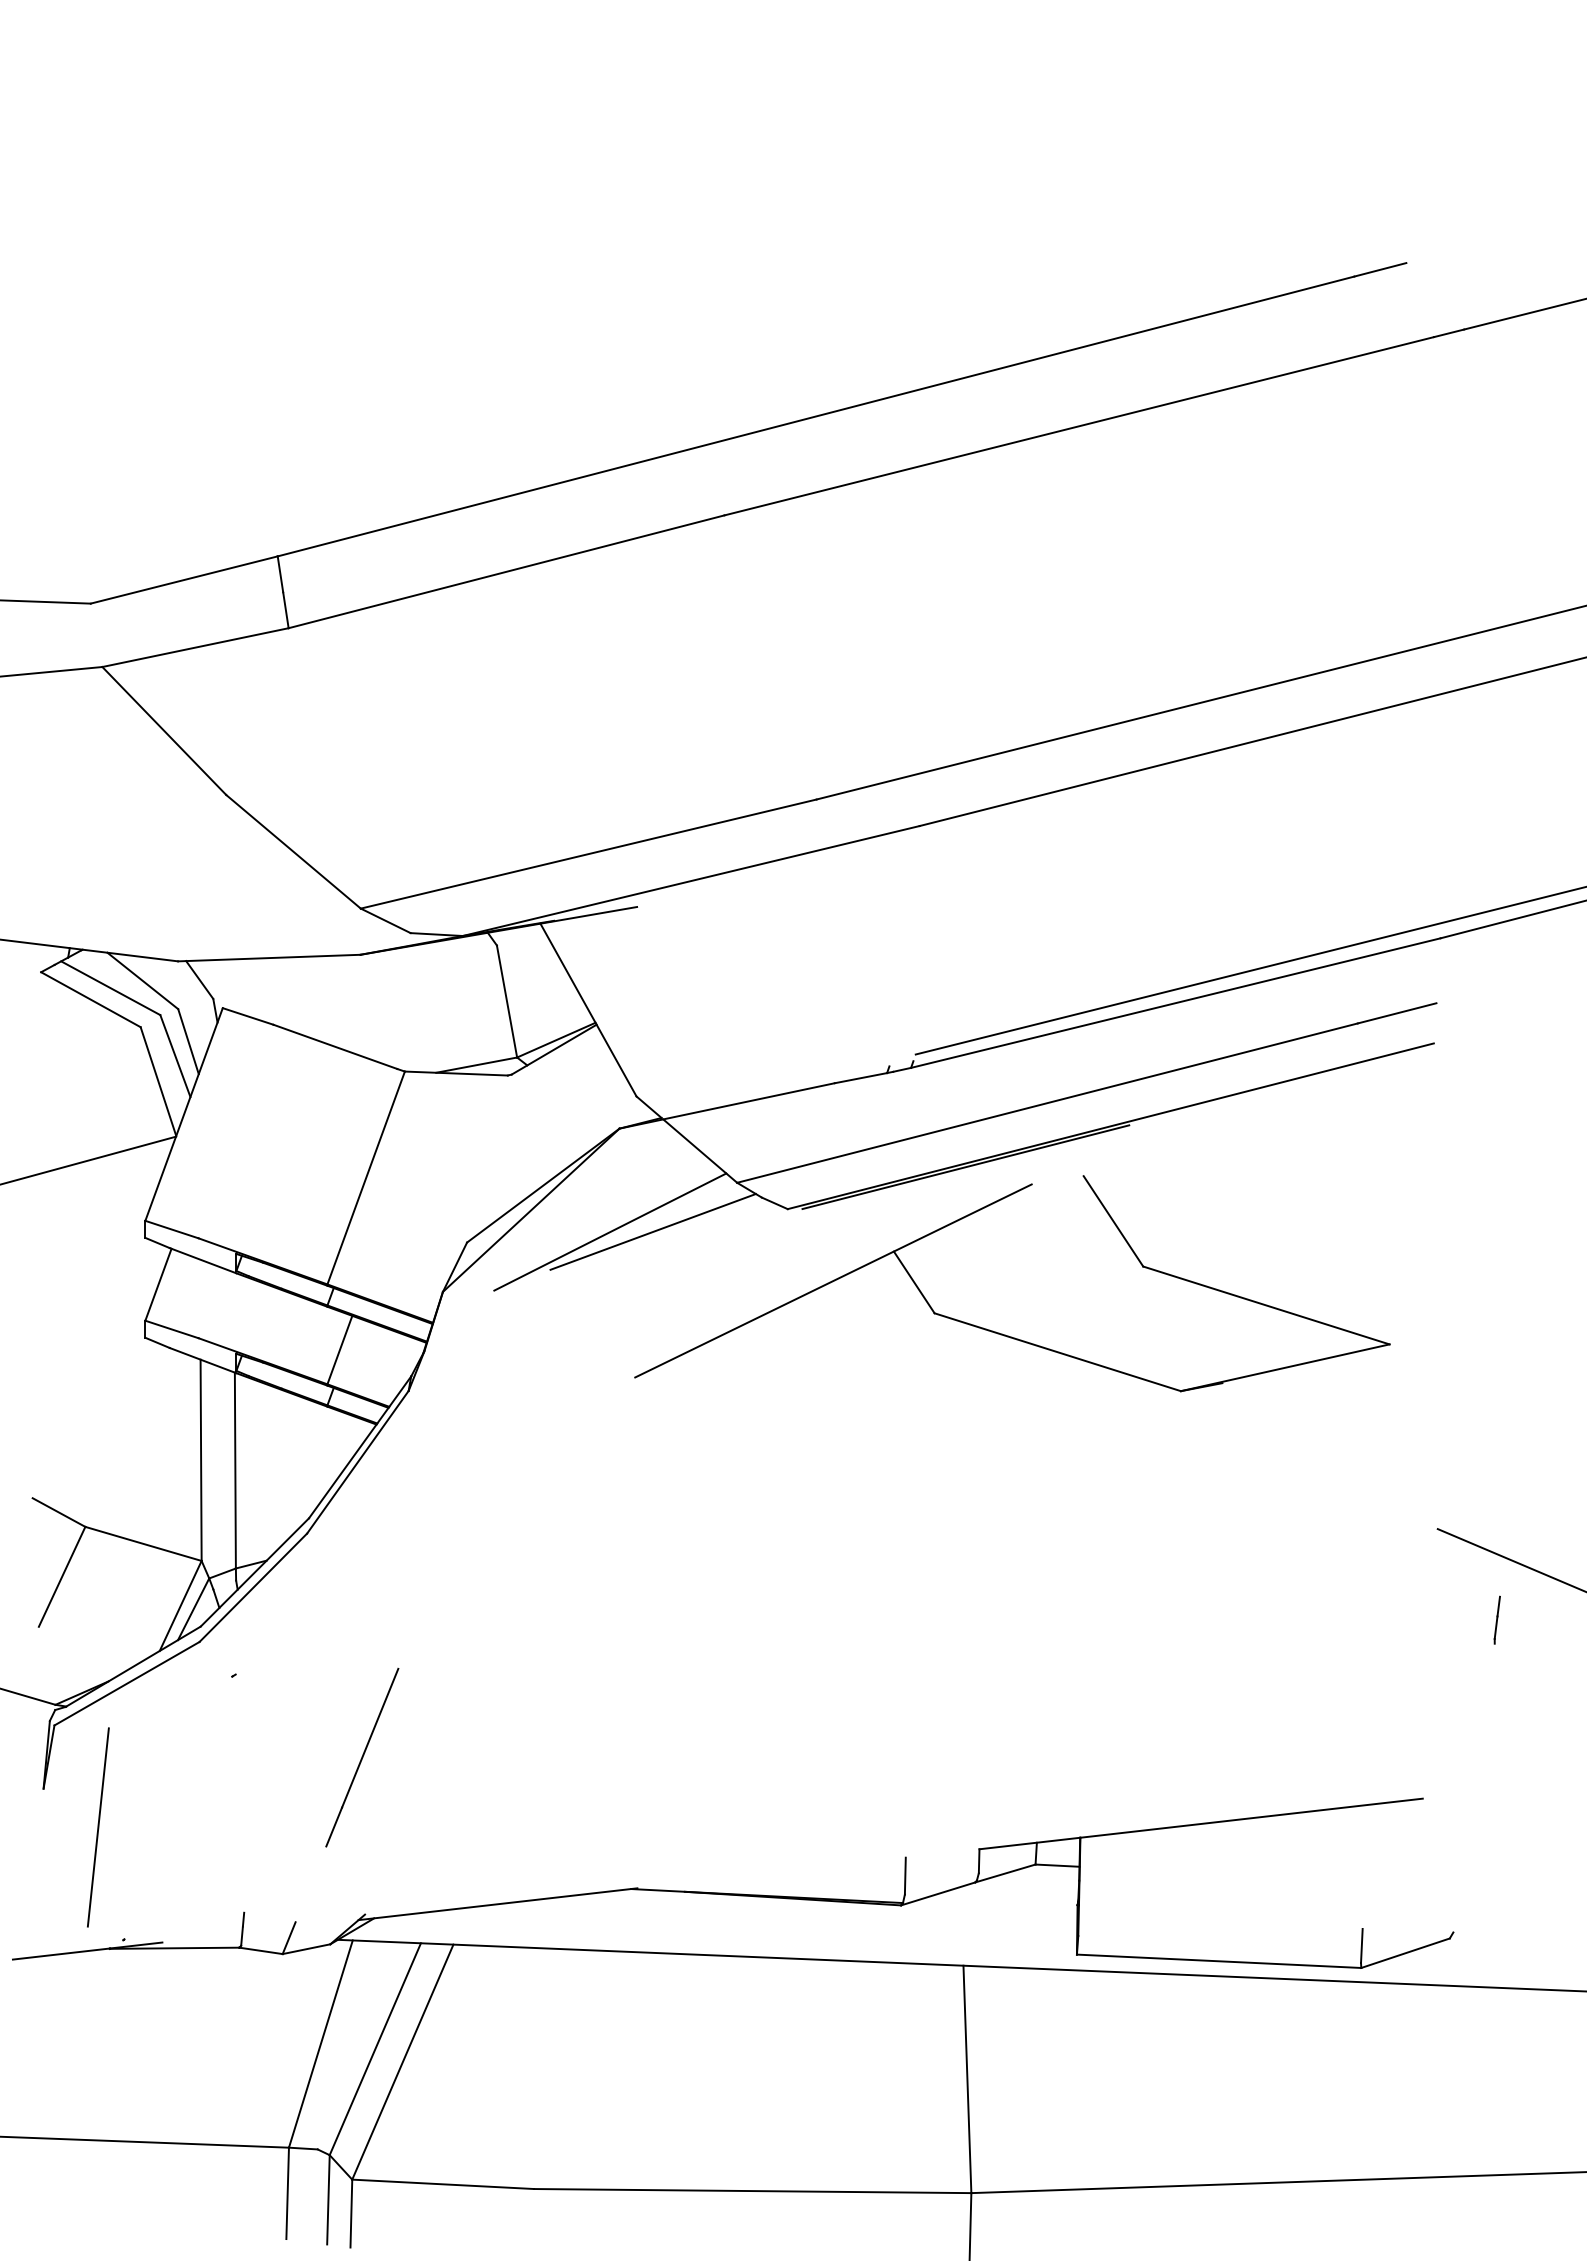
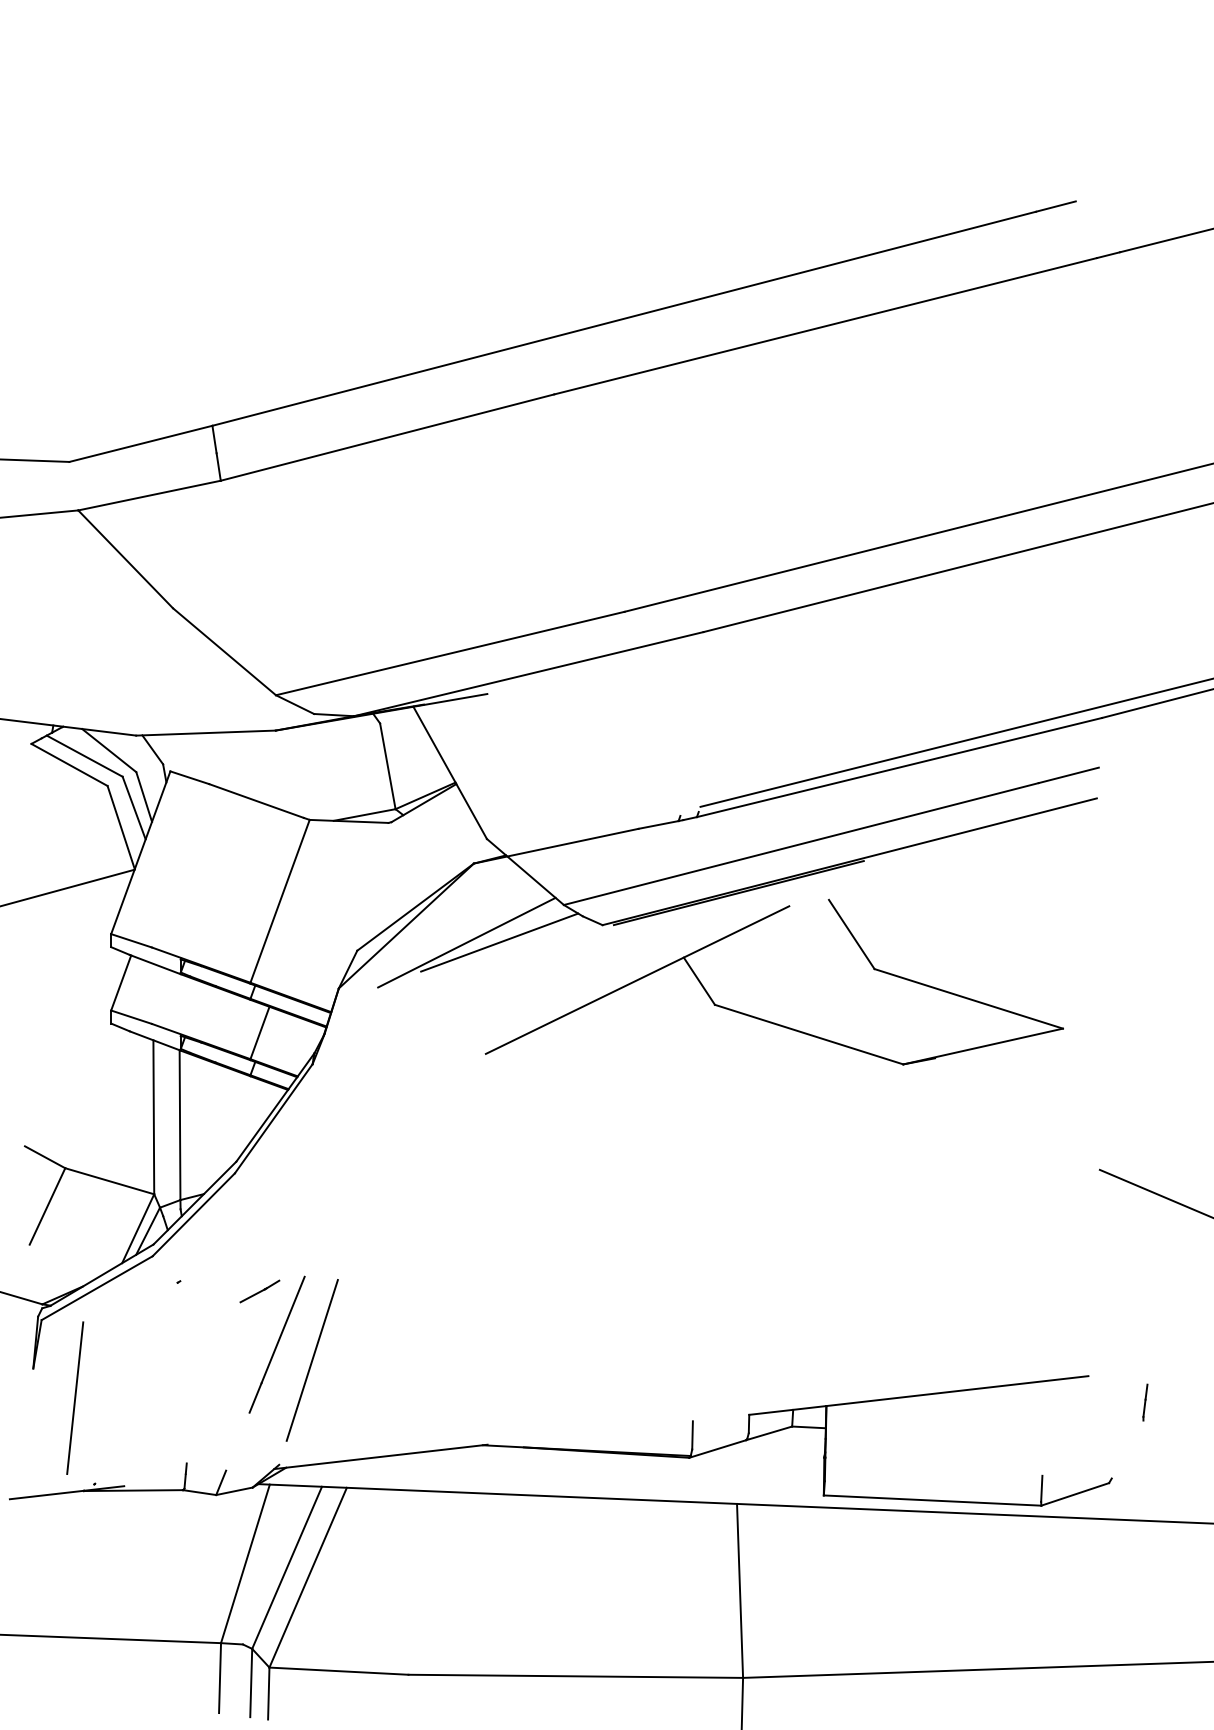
line: (1496, 1619) -> (1144, 1402), moved
line: (339, 1687) -> (259, 1291), added
line: (407, 1778) -> (311, 1360), added

